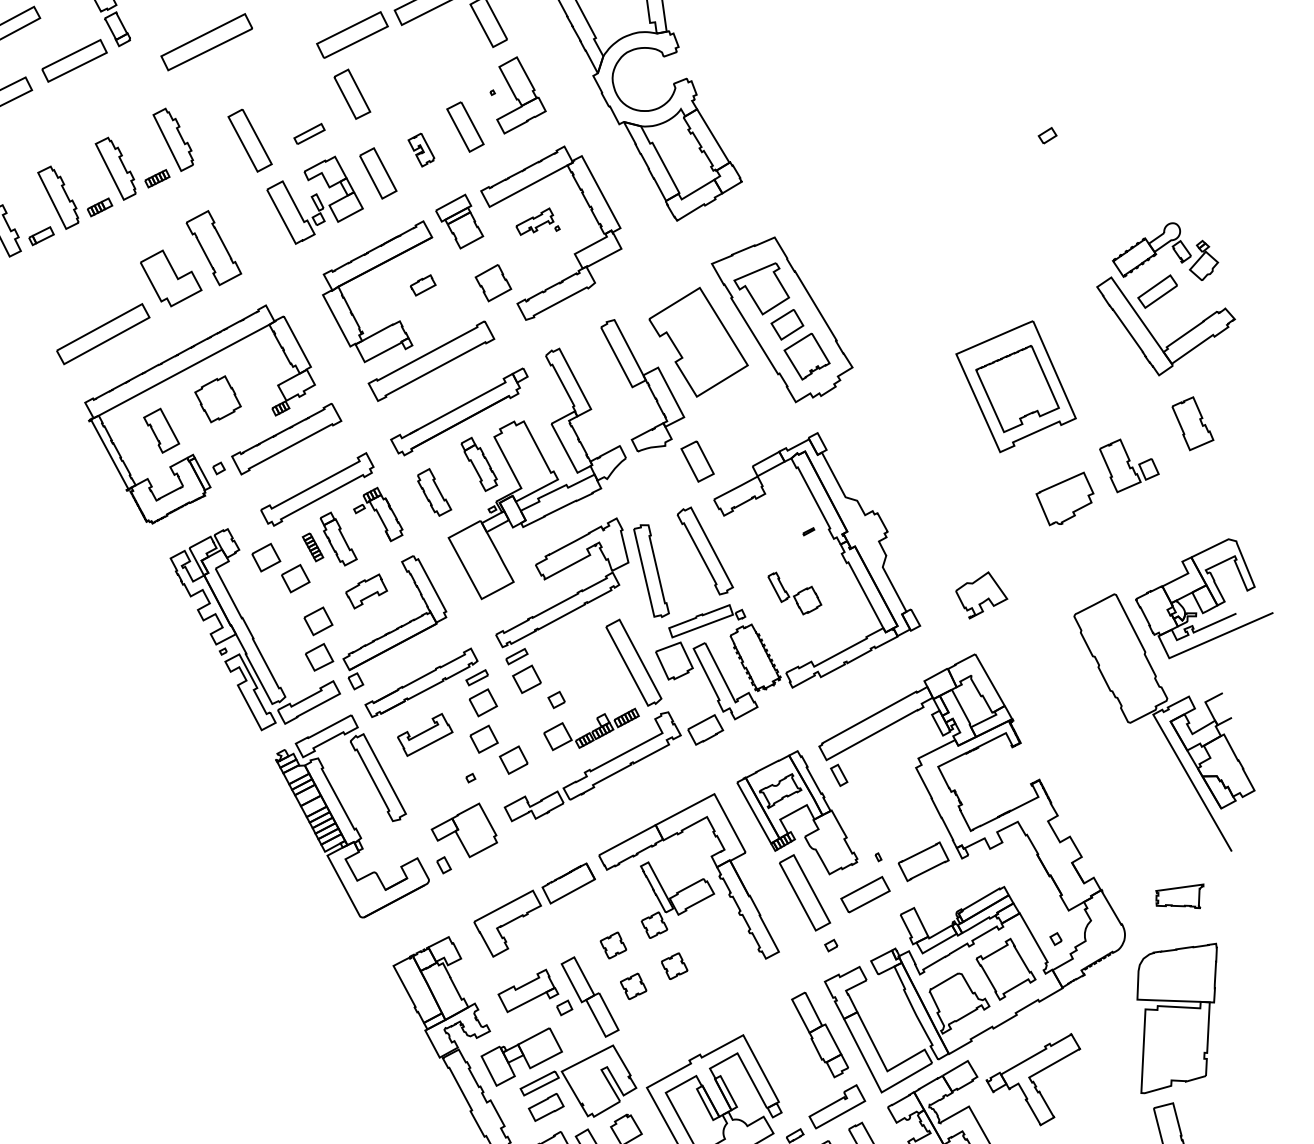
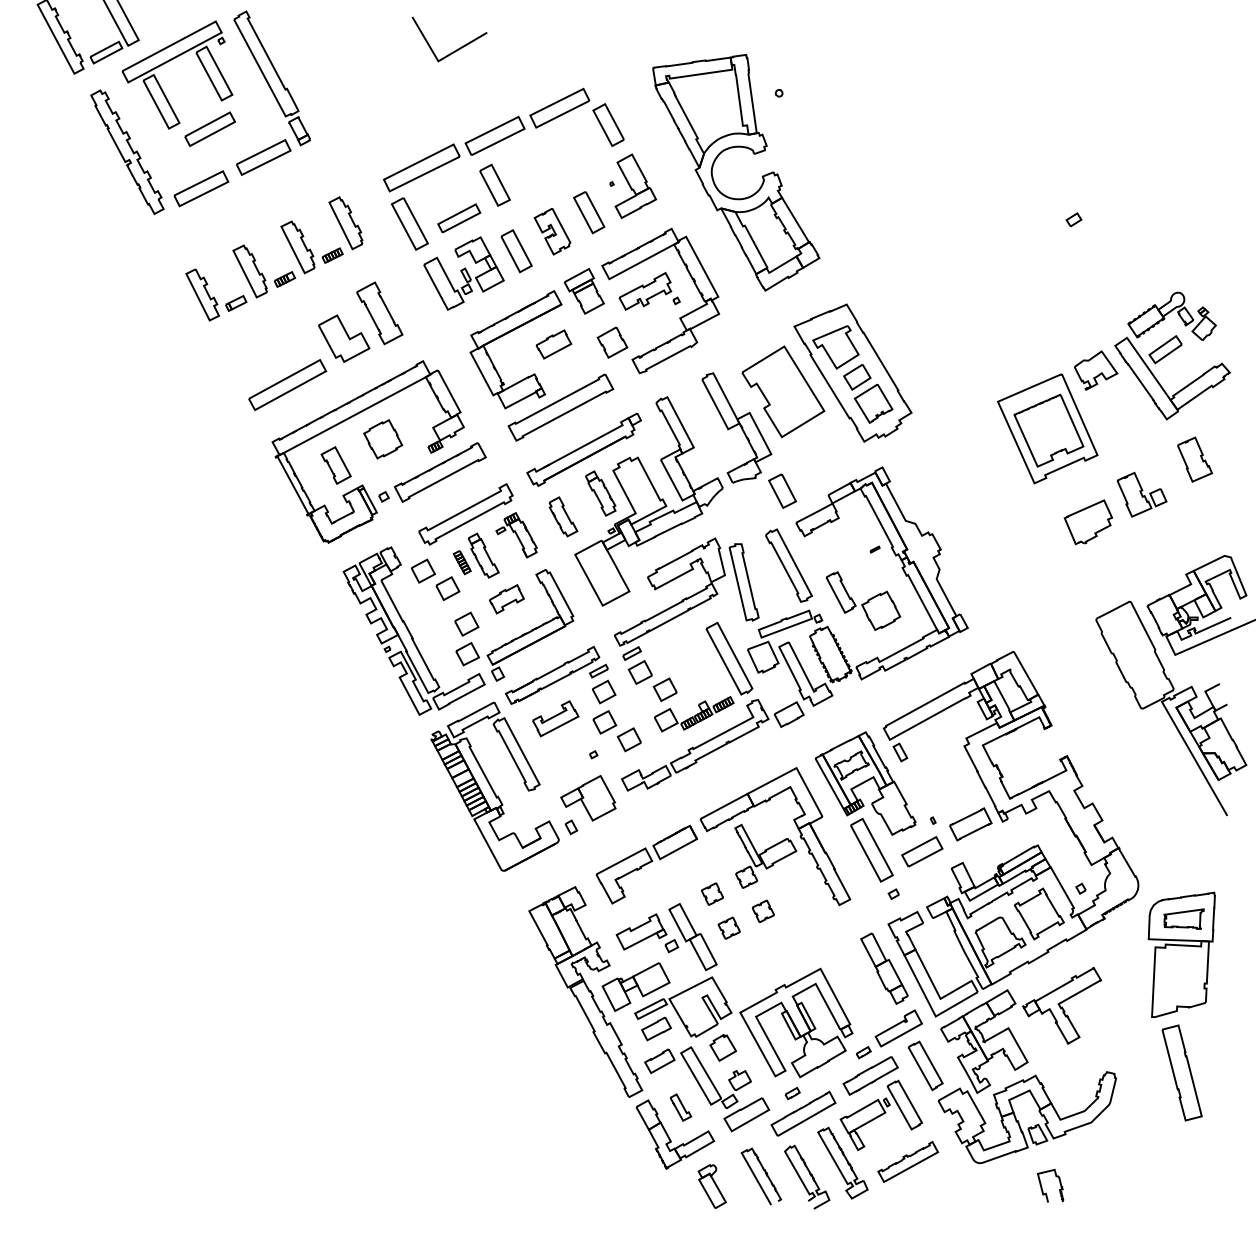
part: (206, 41) -> (421, 167), moved
part: (309, 134) -> (459, 218), size x1.67
part: (421, 149) -> (552, 231), size x1.67
part: (537, 221) -> (649, 291), size x1.67
part: (422, 285) -> (553, 344), size x1.67
part: (794, 592) -> (863, 600), size x1.67
part: (982, 595) -> (1096, 370), moved
part: (555, 699) -> (664, 689), size x1.67
part: (1179, 895) -> (1183, 918), moved

